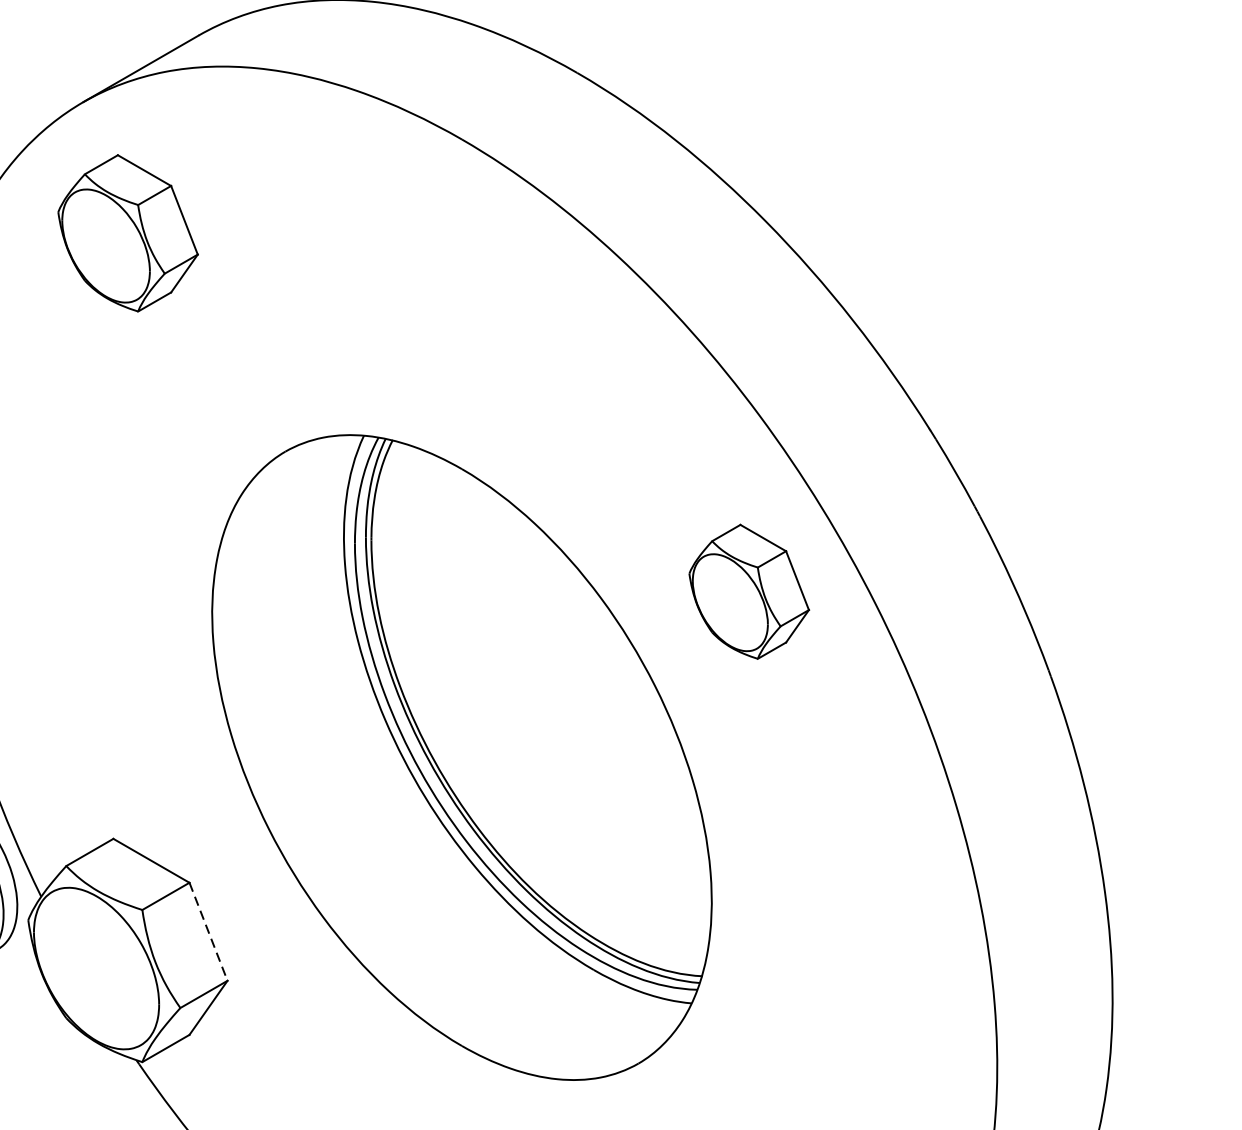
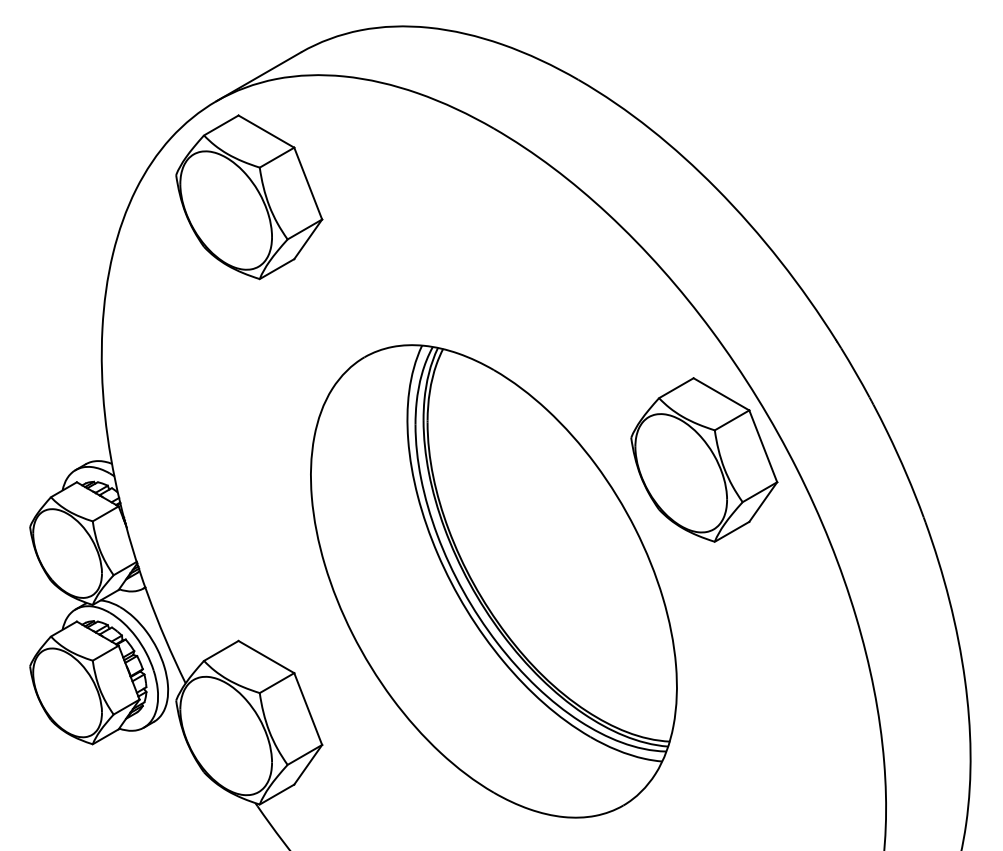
part: (128, 233) -> (249, 197), size x1.43
part: (749, 591) -> (704, 459), size x1.67
line: (208, 932) -> (308, 709), dashed -> solid

